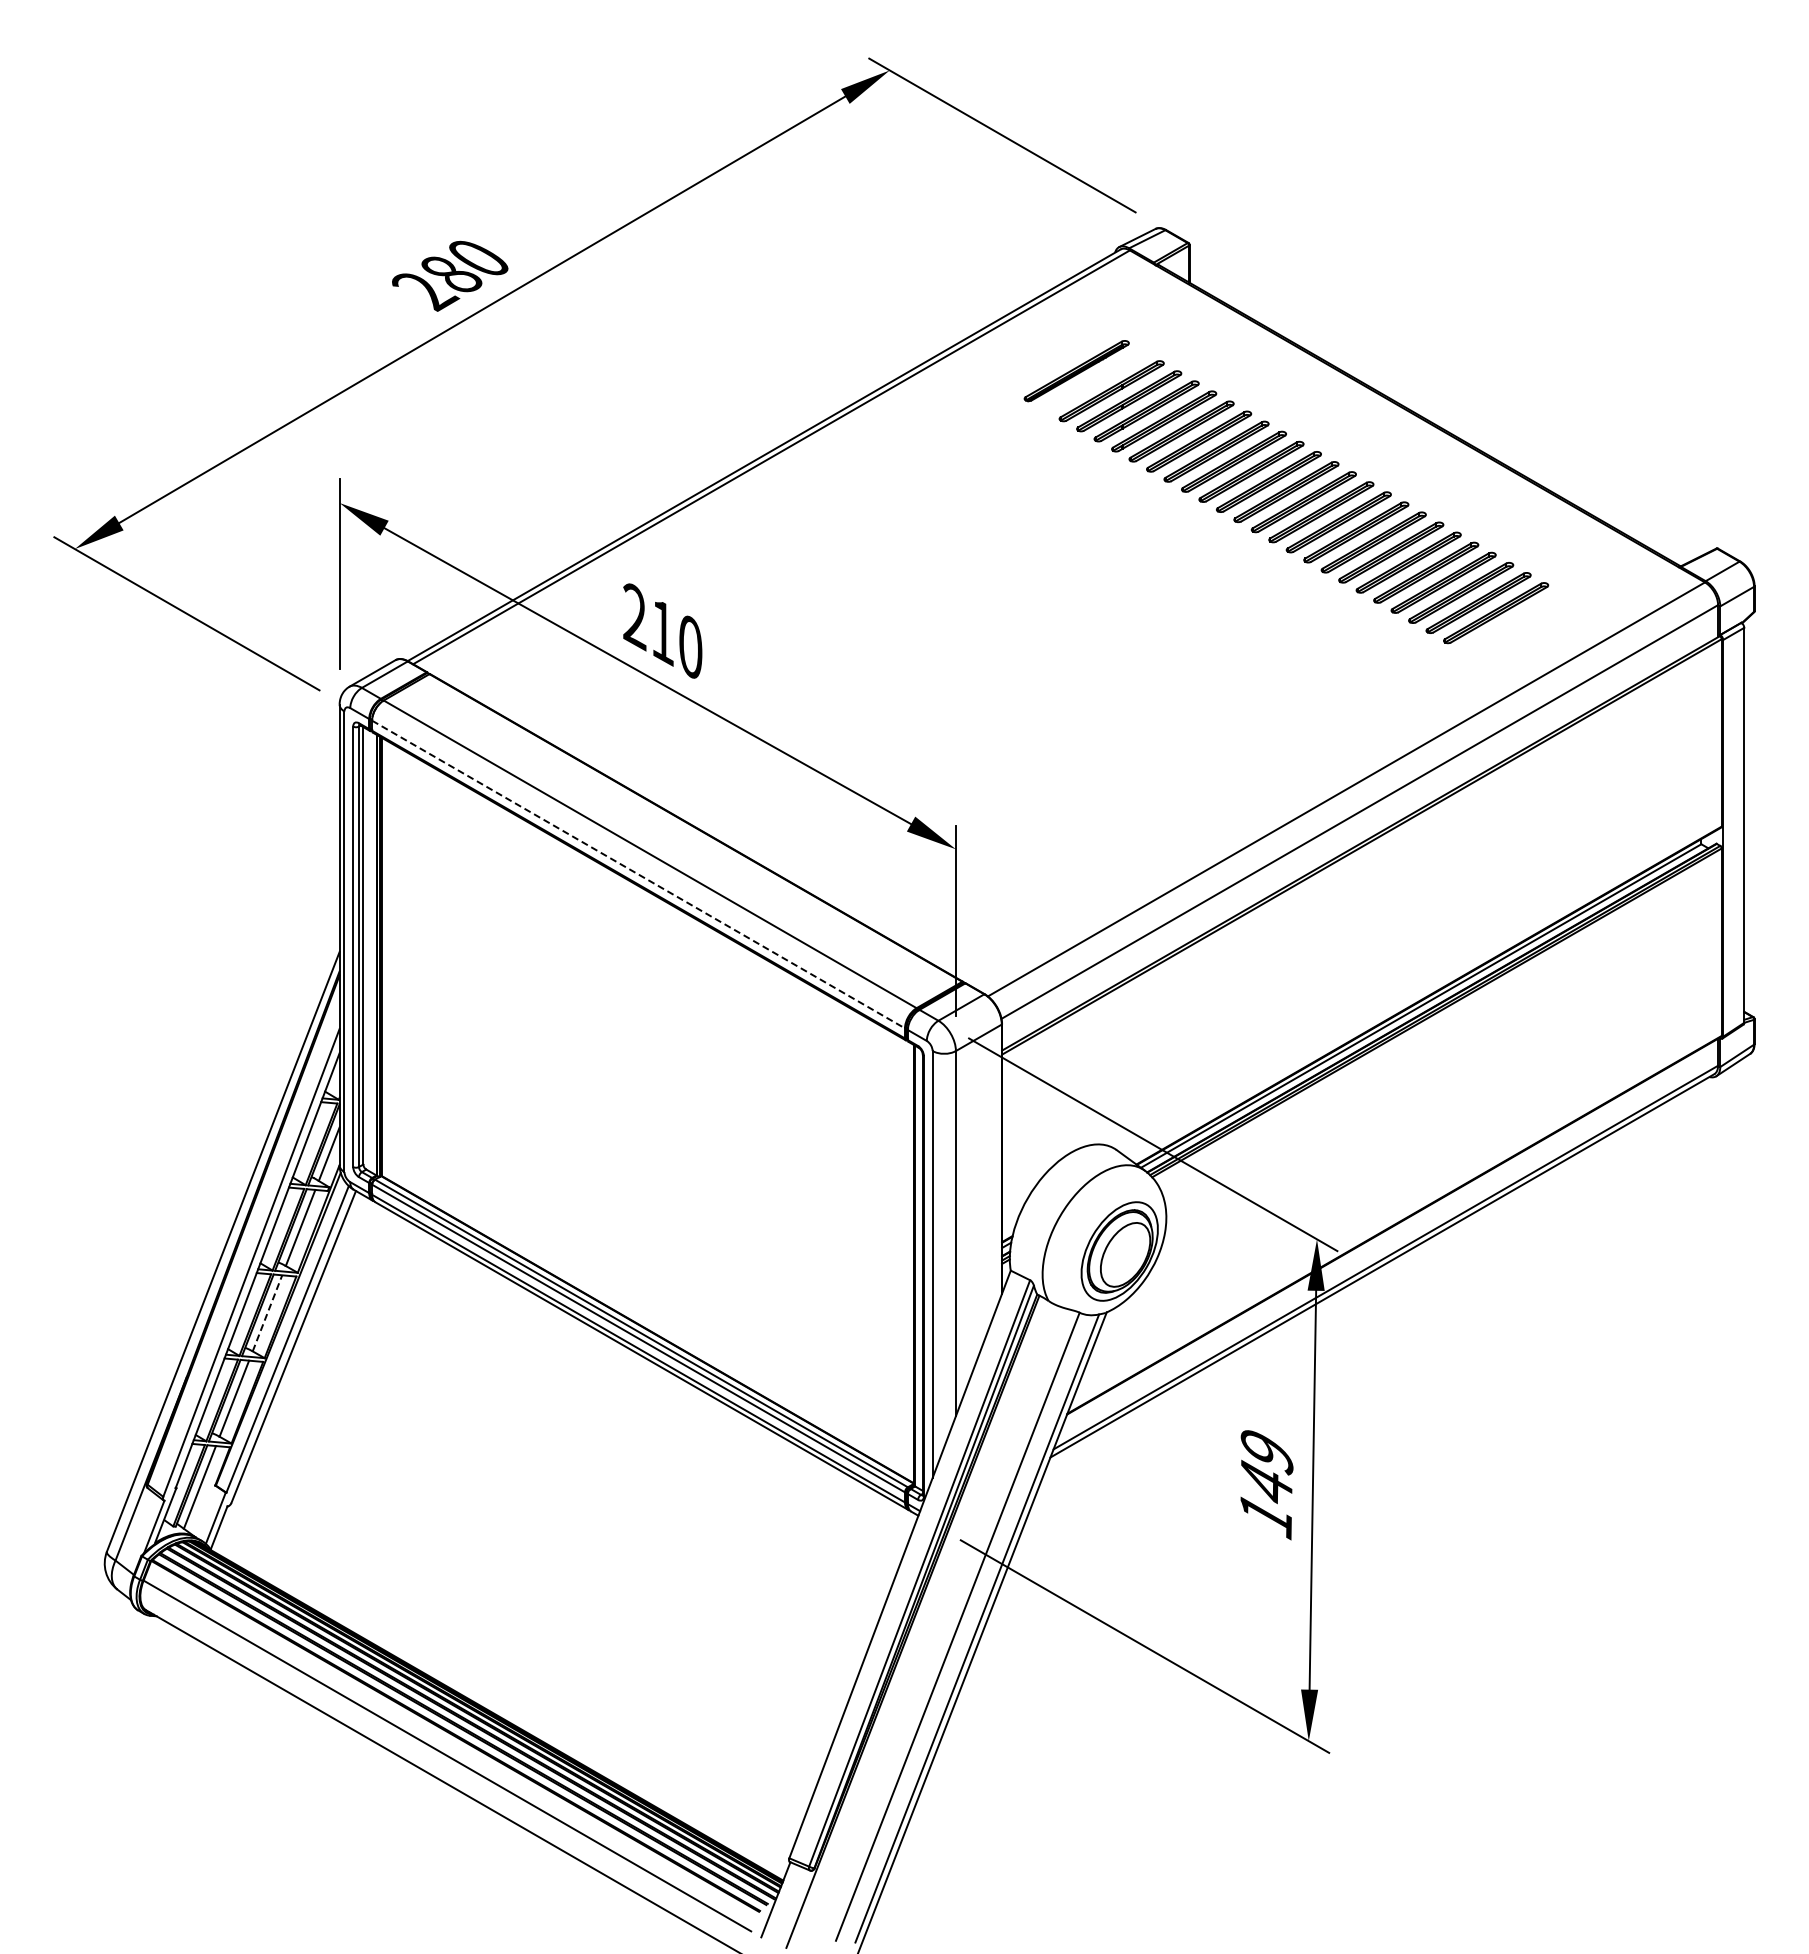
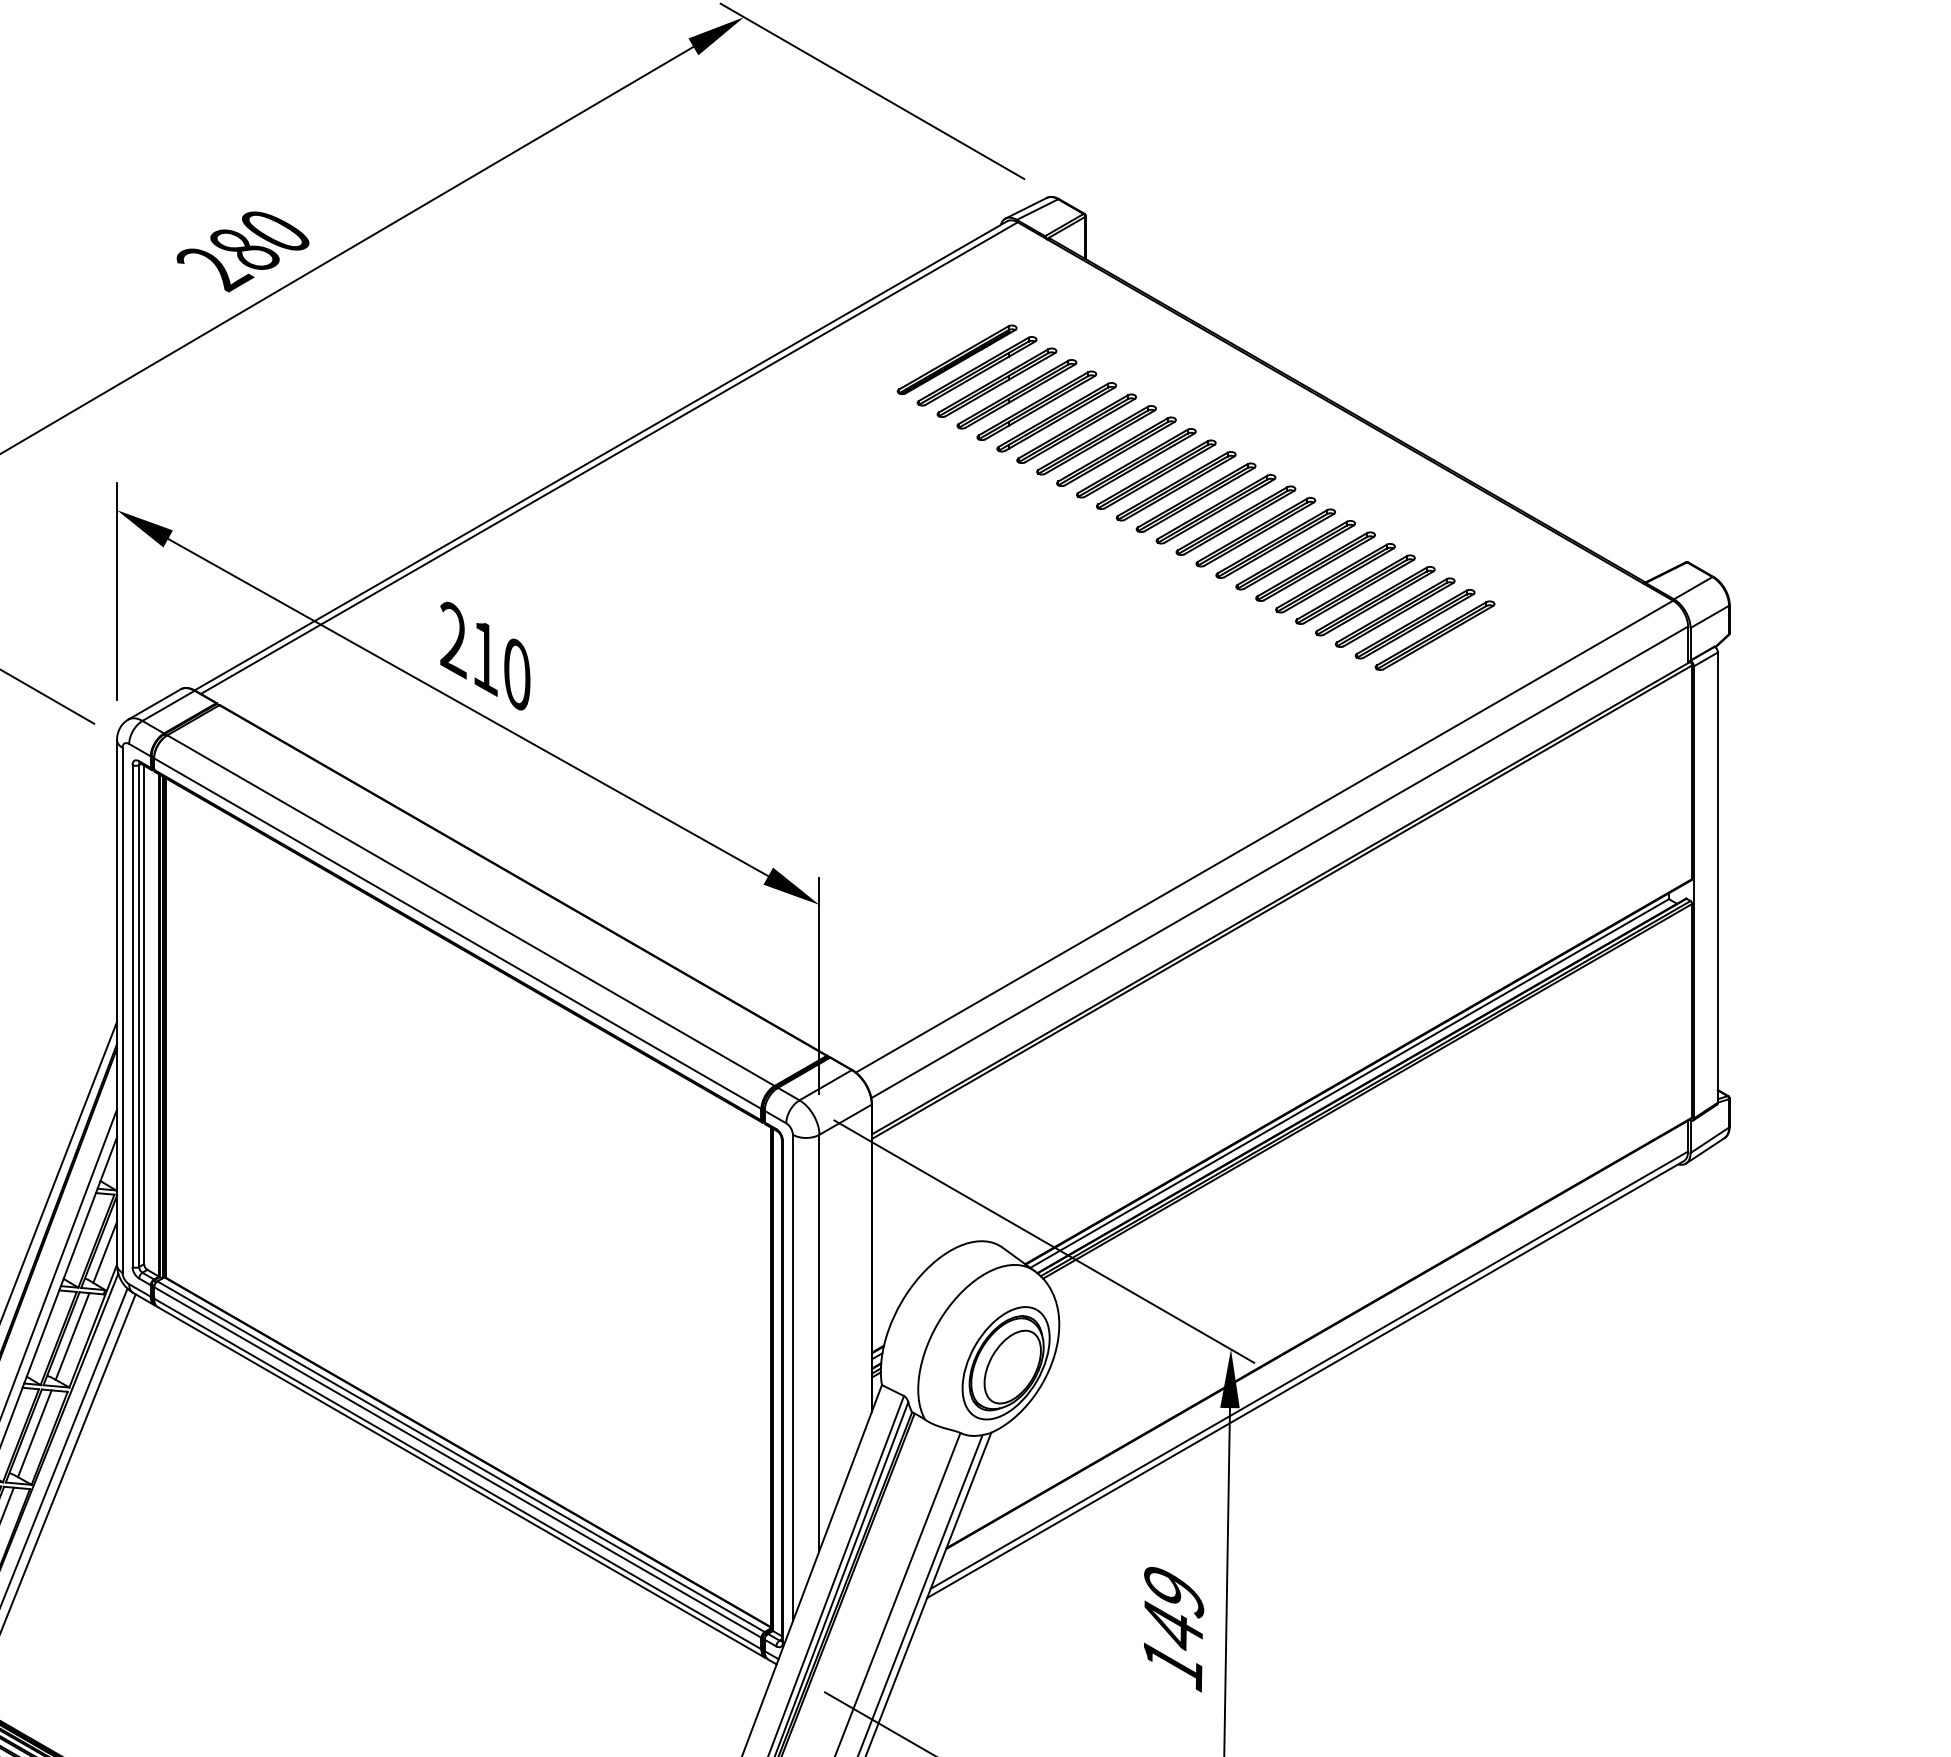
part: (1094, 381) -> (977, 371), added
line: (638, 874) -> (457, 933), dashed -> solid
line: (267, 1313) -> (34, 1433), dashed -> solid

